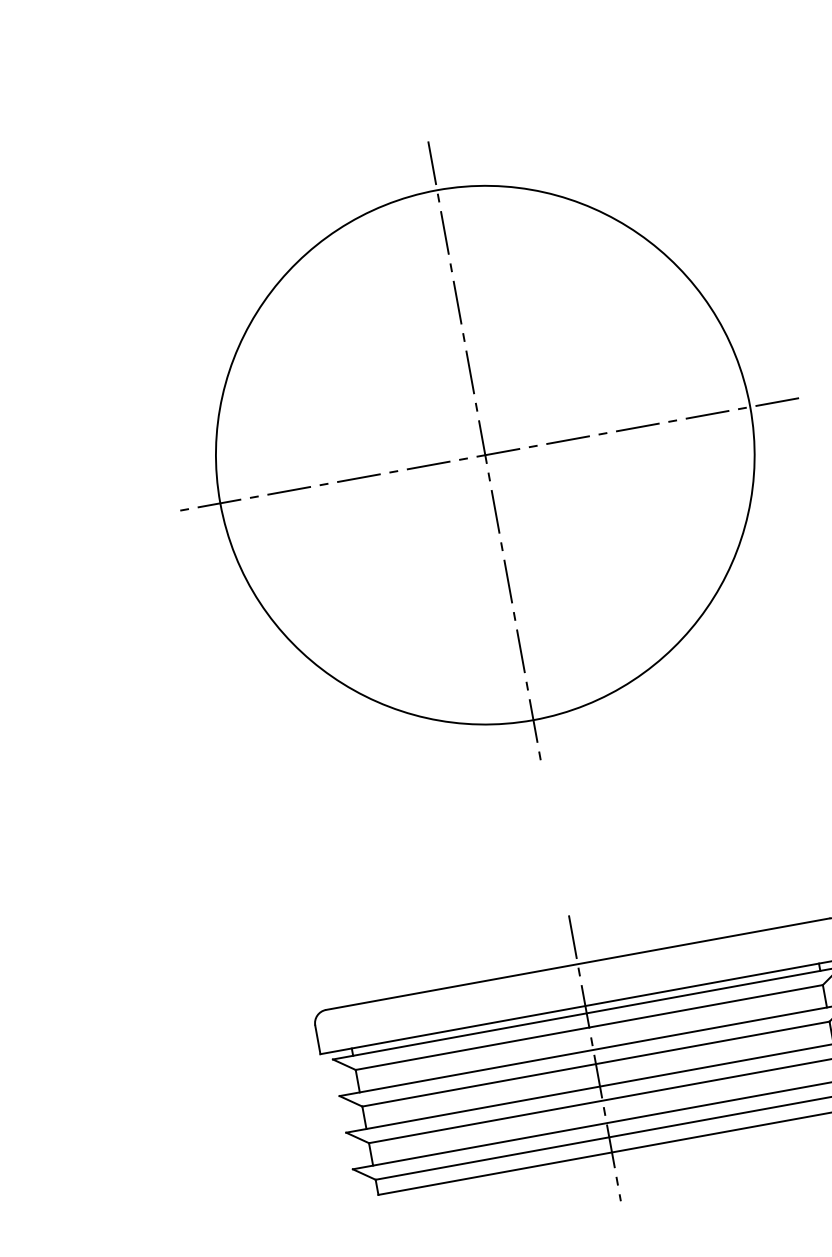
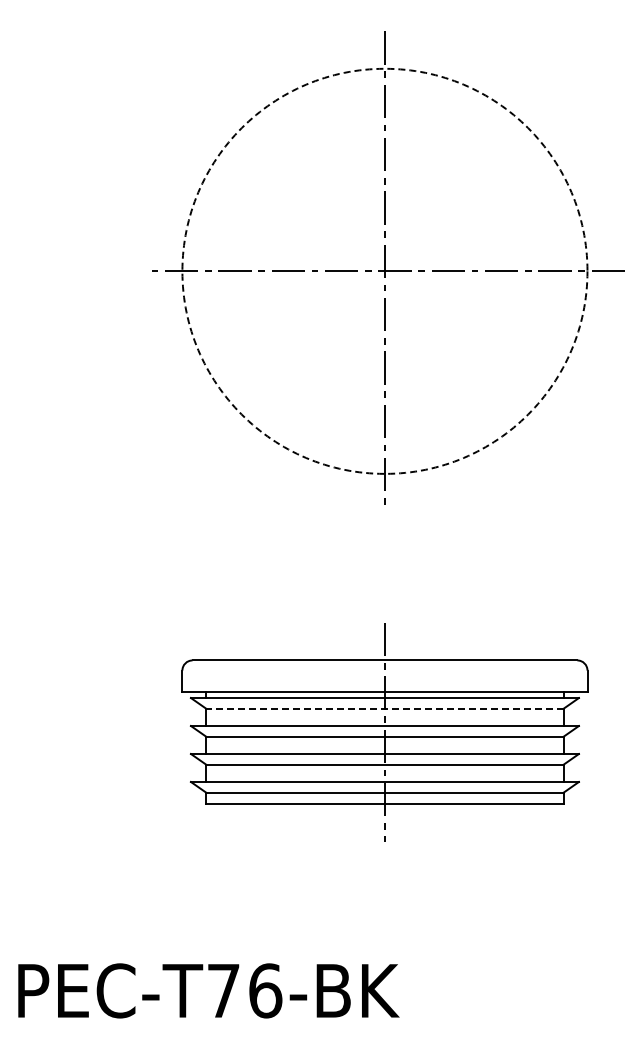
circle: (484, 454) -> (384, 270), solid -> dashed
line: (588, 1027) -> (384, 708), solid -> dashed

